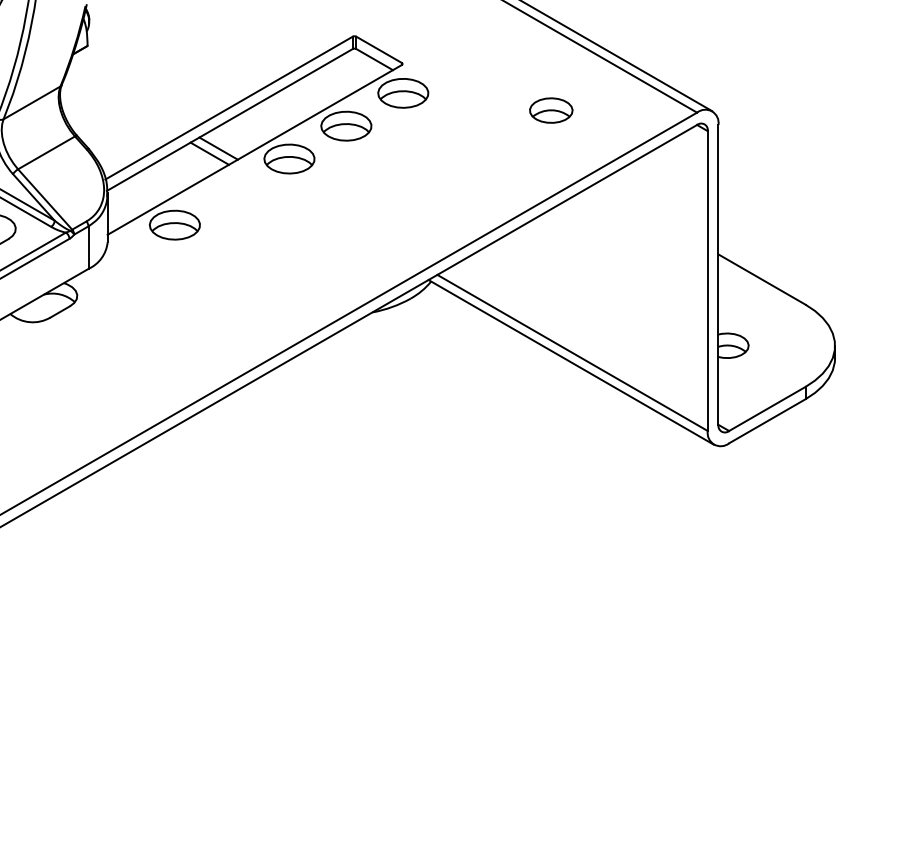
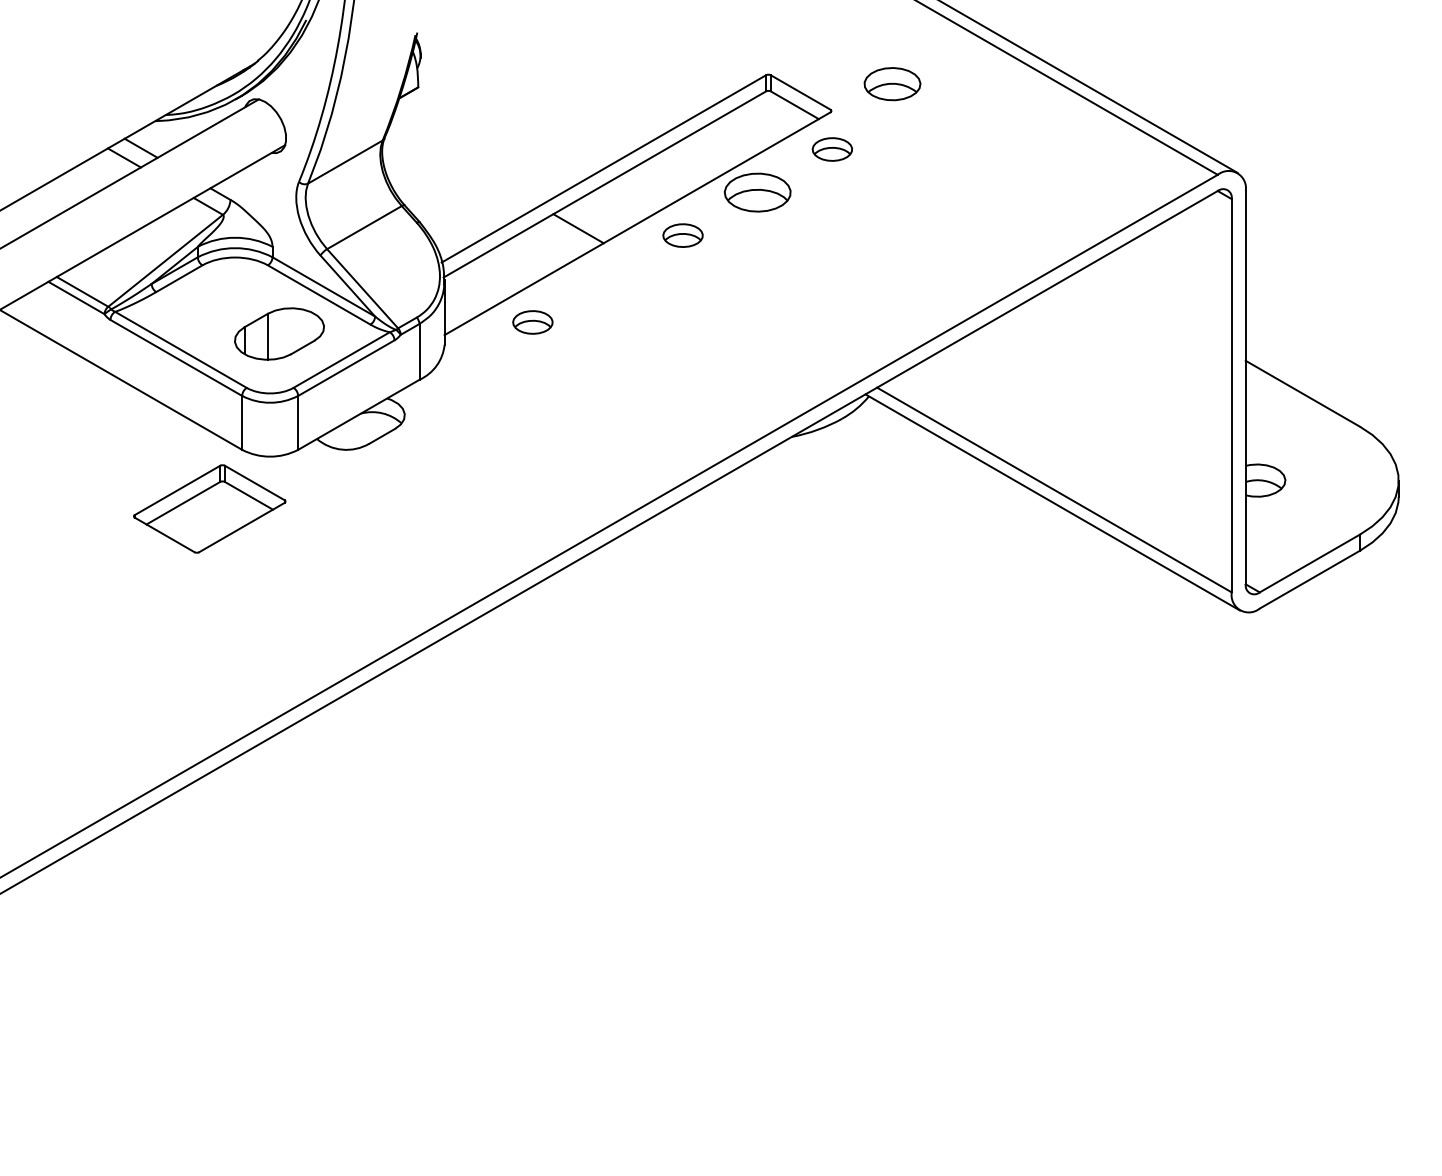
part: (403, 93) -> (832, 149), size x0.6
part: (551, 110) -> (892, 84), moved
line: (218, 148) -> (590, 221), removed
part: (289, 158) -> (682, 235), size x0.6
part: (174, 225) -> (532, 322), size x0.6

